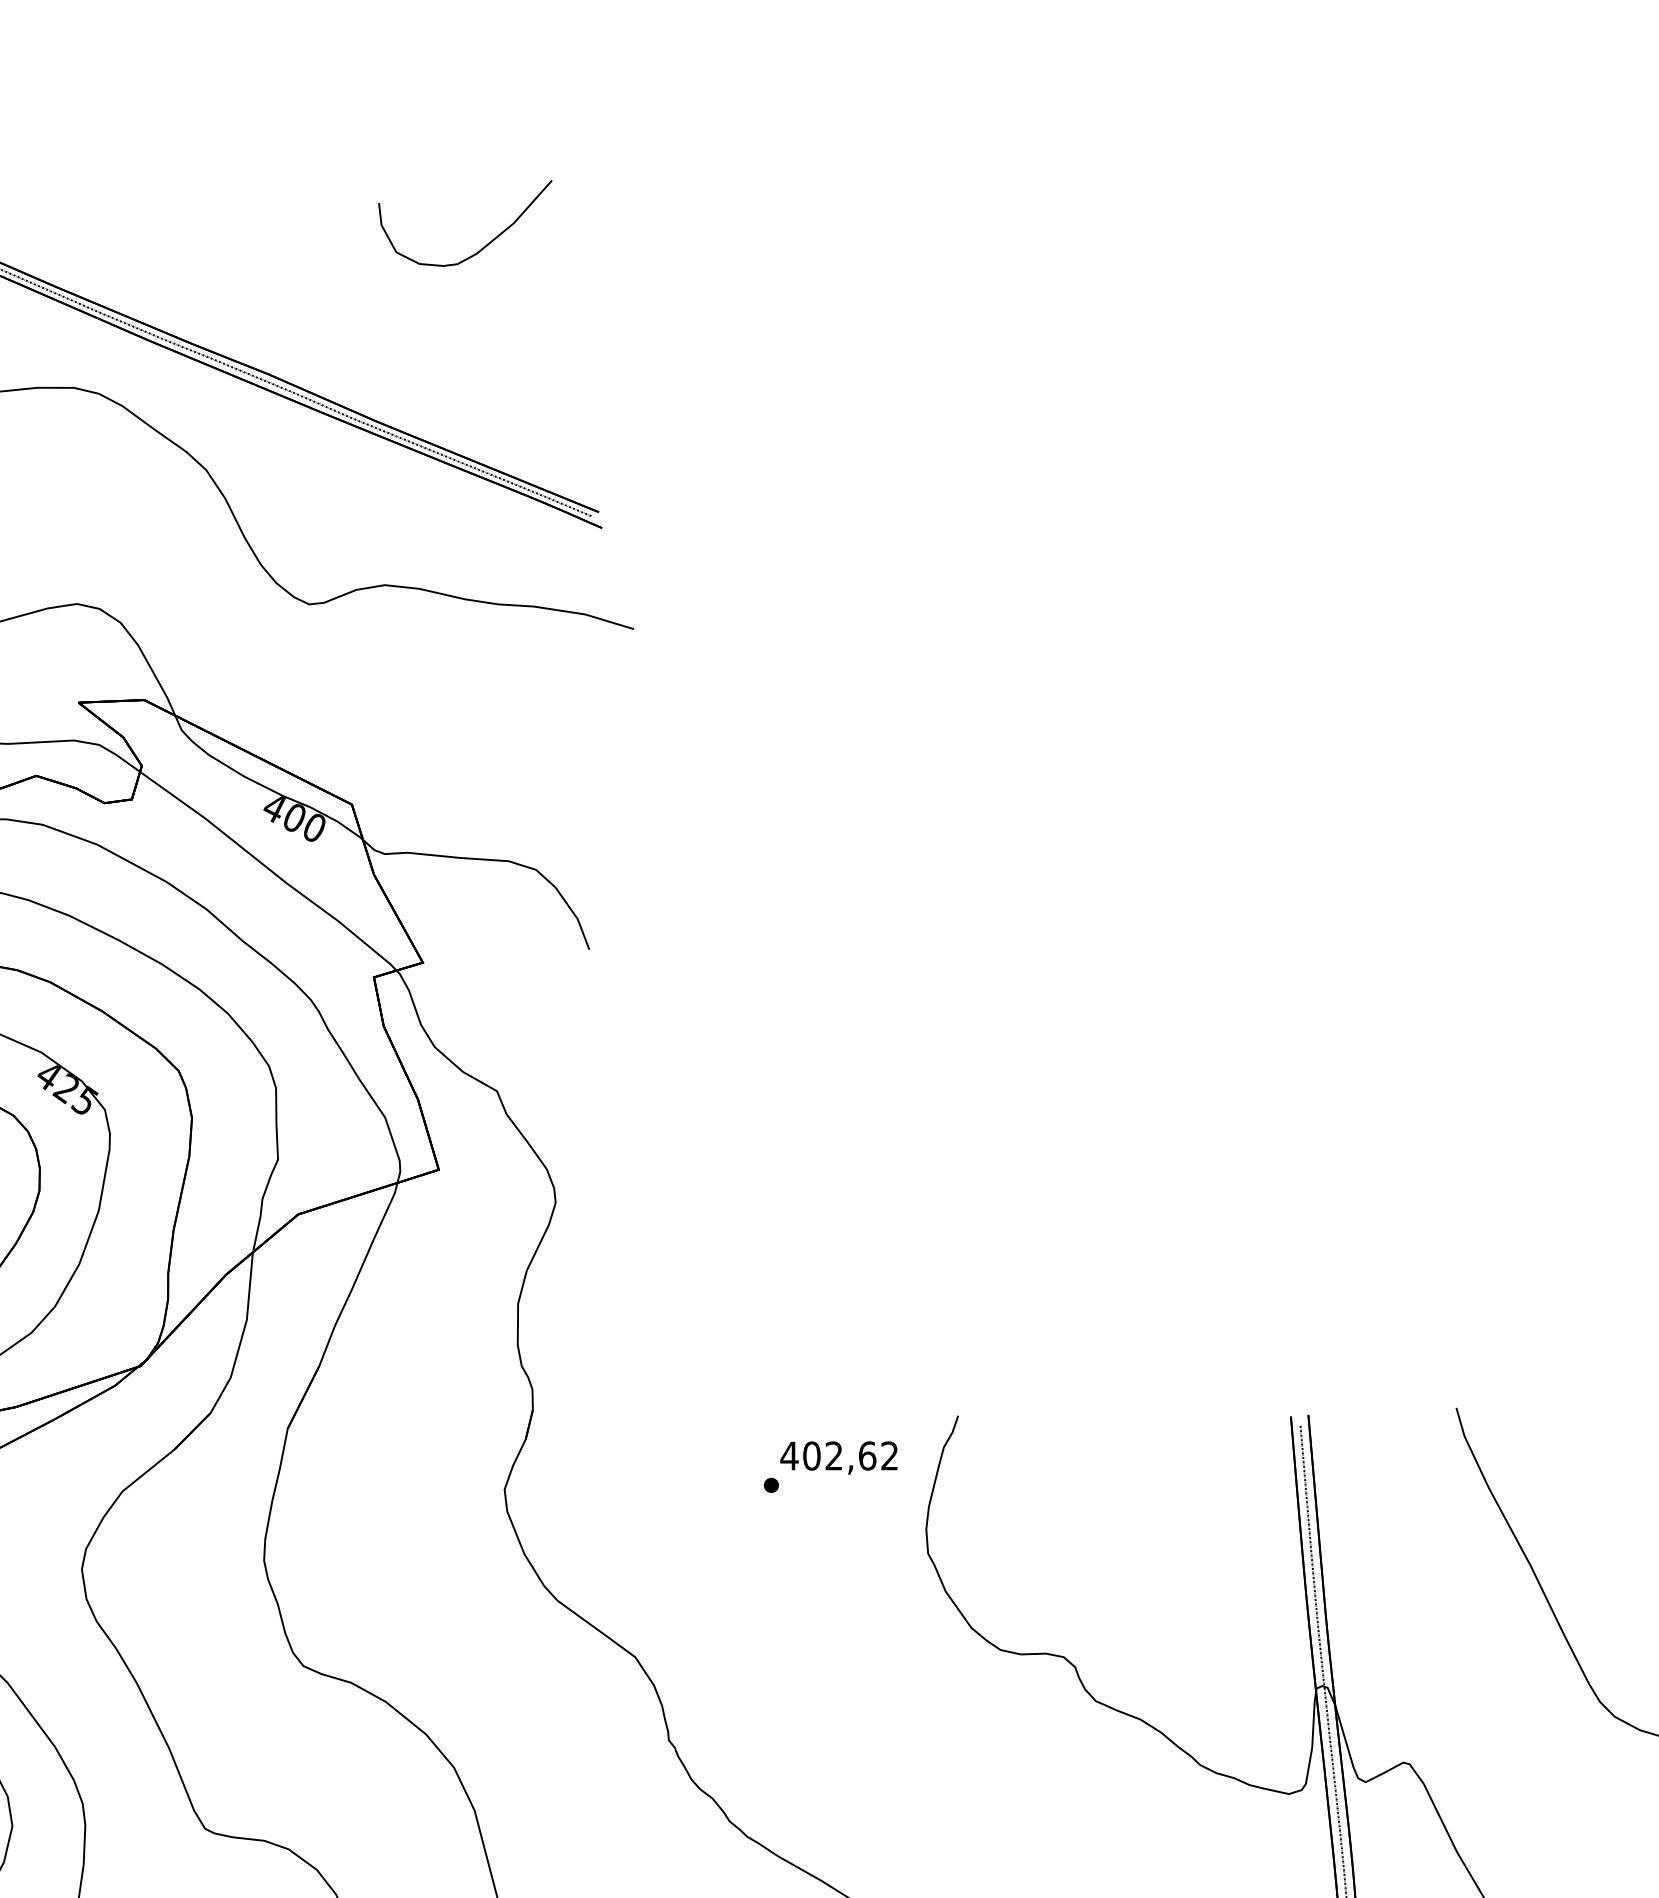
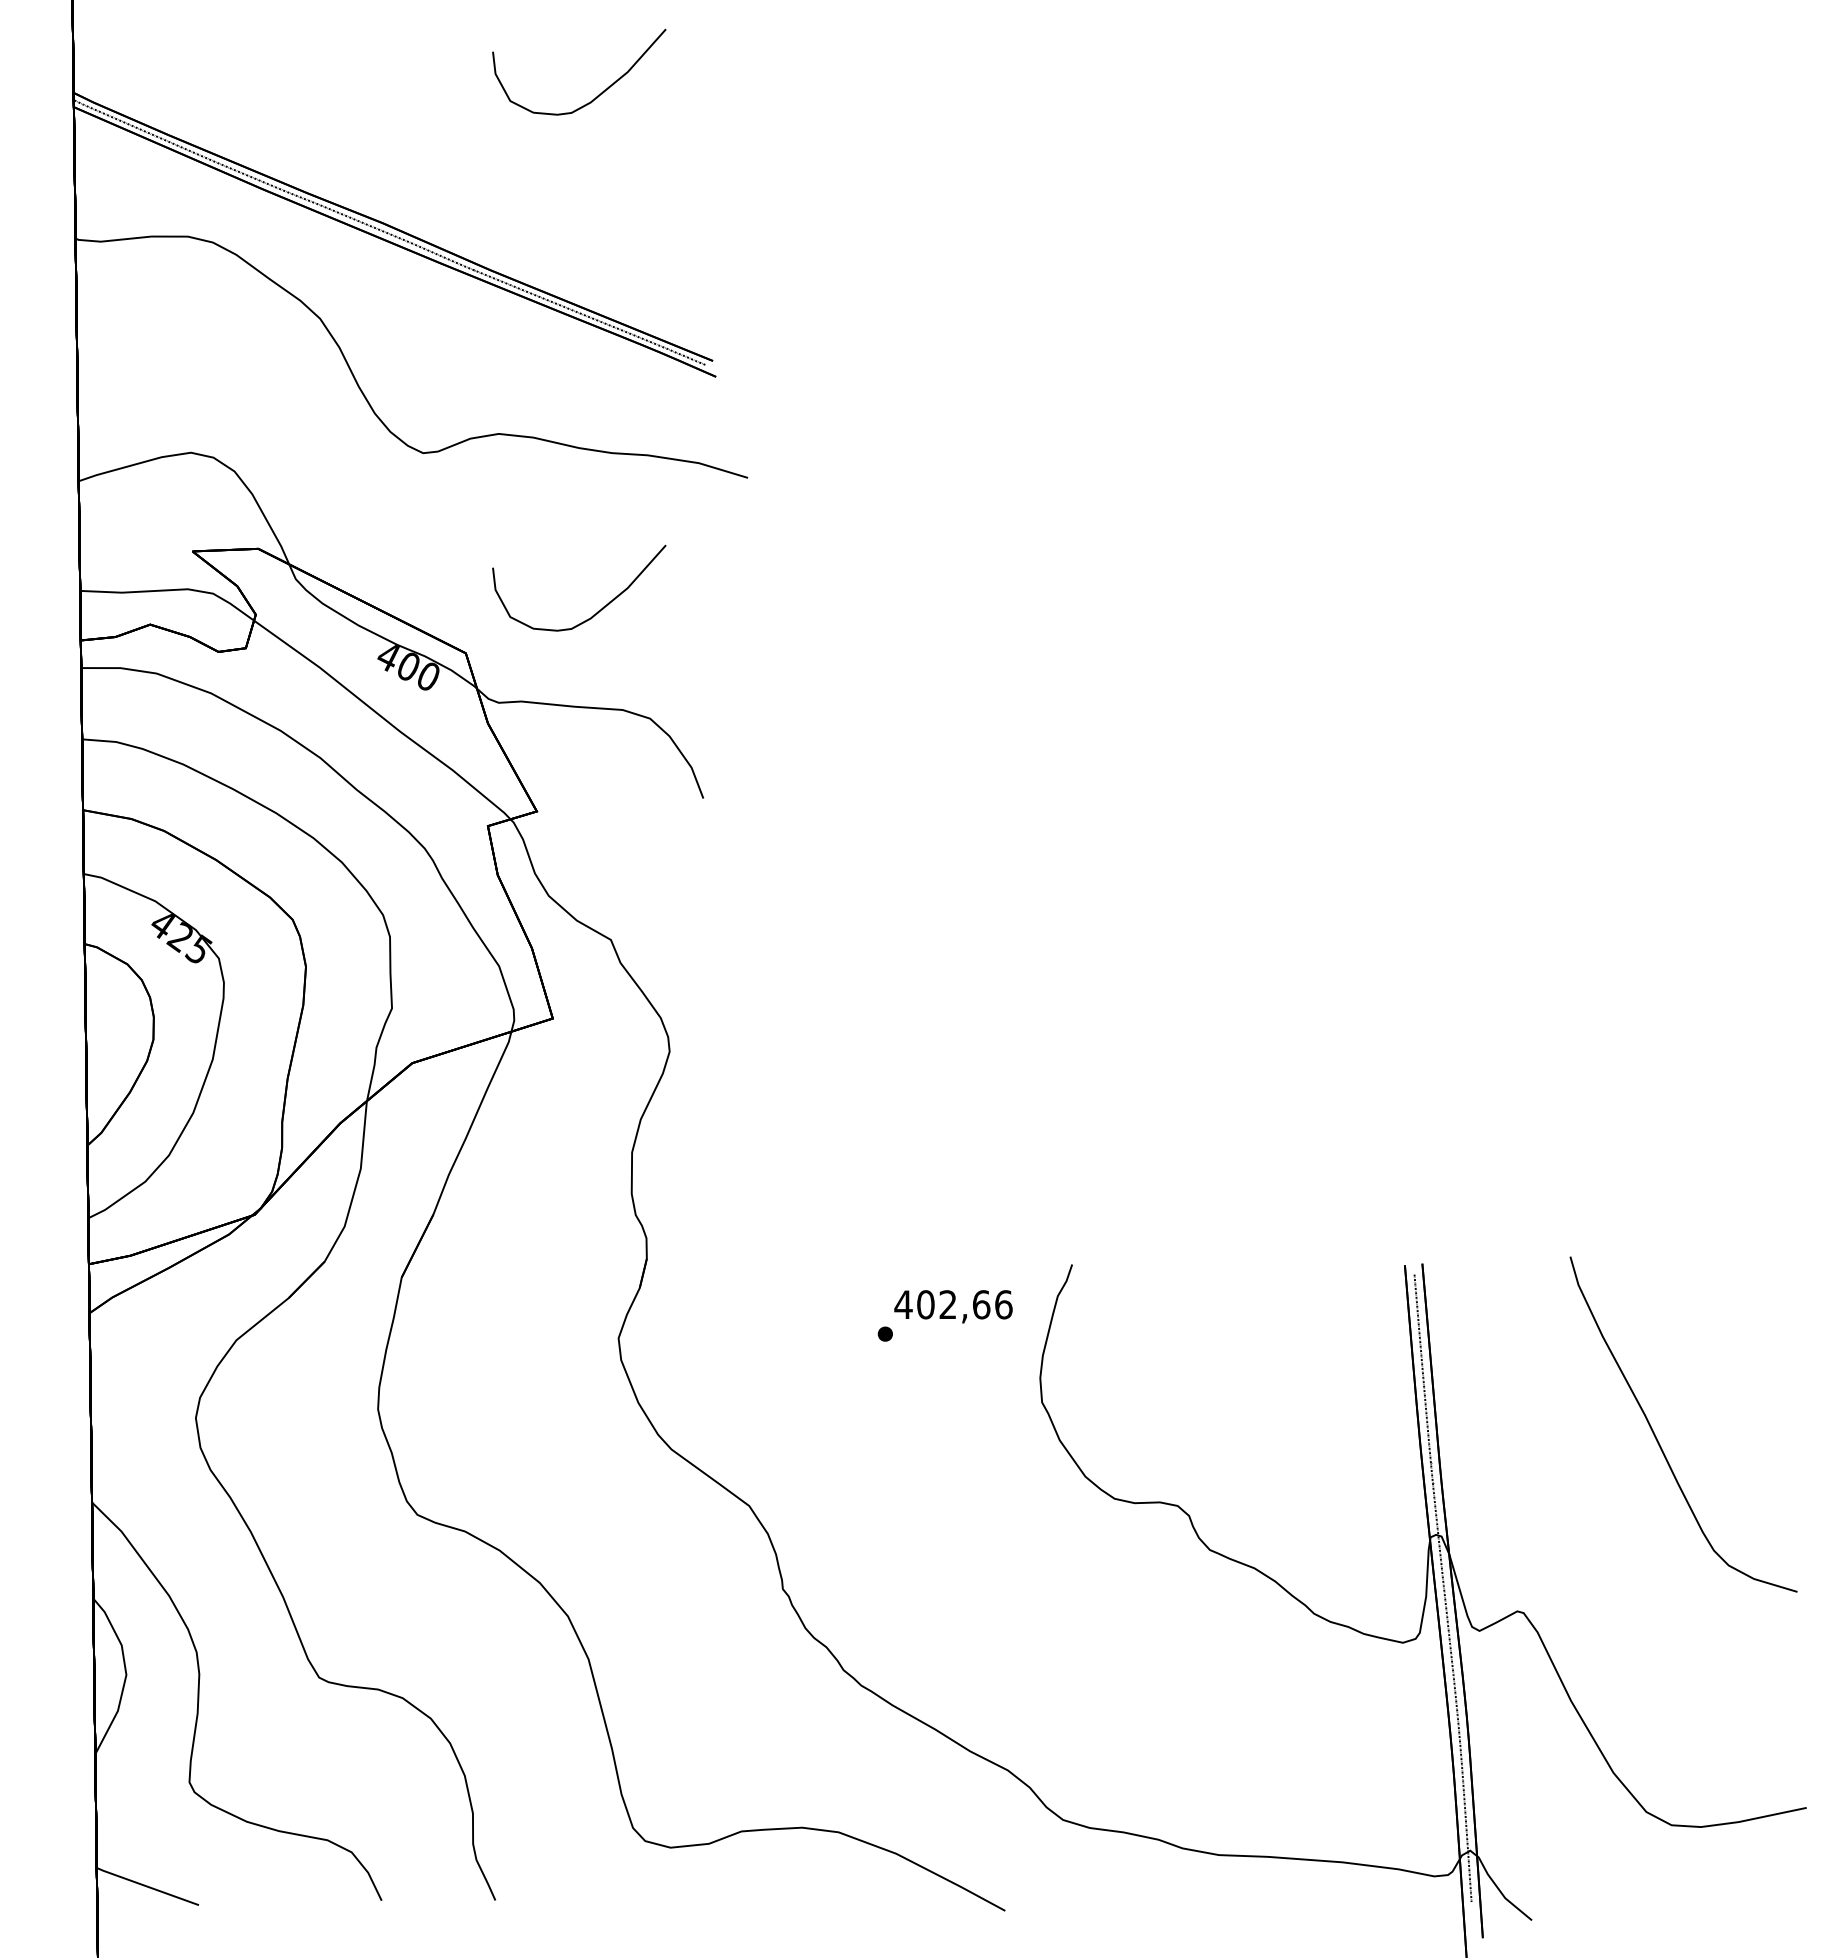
part: (484, 761) -> (598, 610), added
text: (889, 1455) -> (1003, 1304), 402,62 -> 402,66

